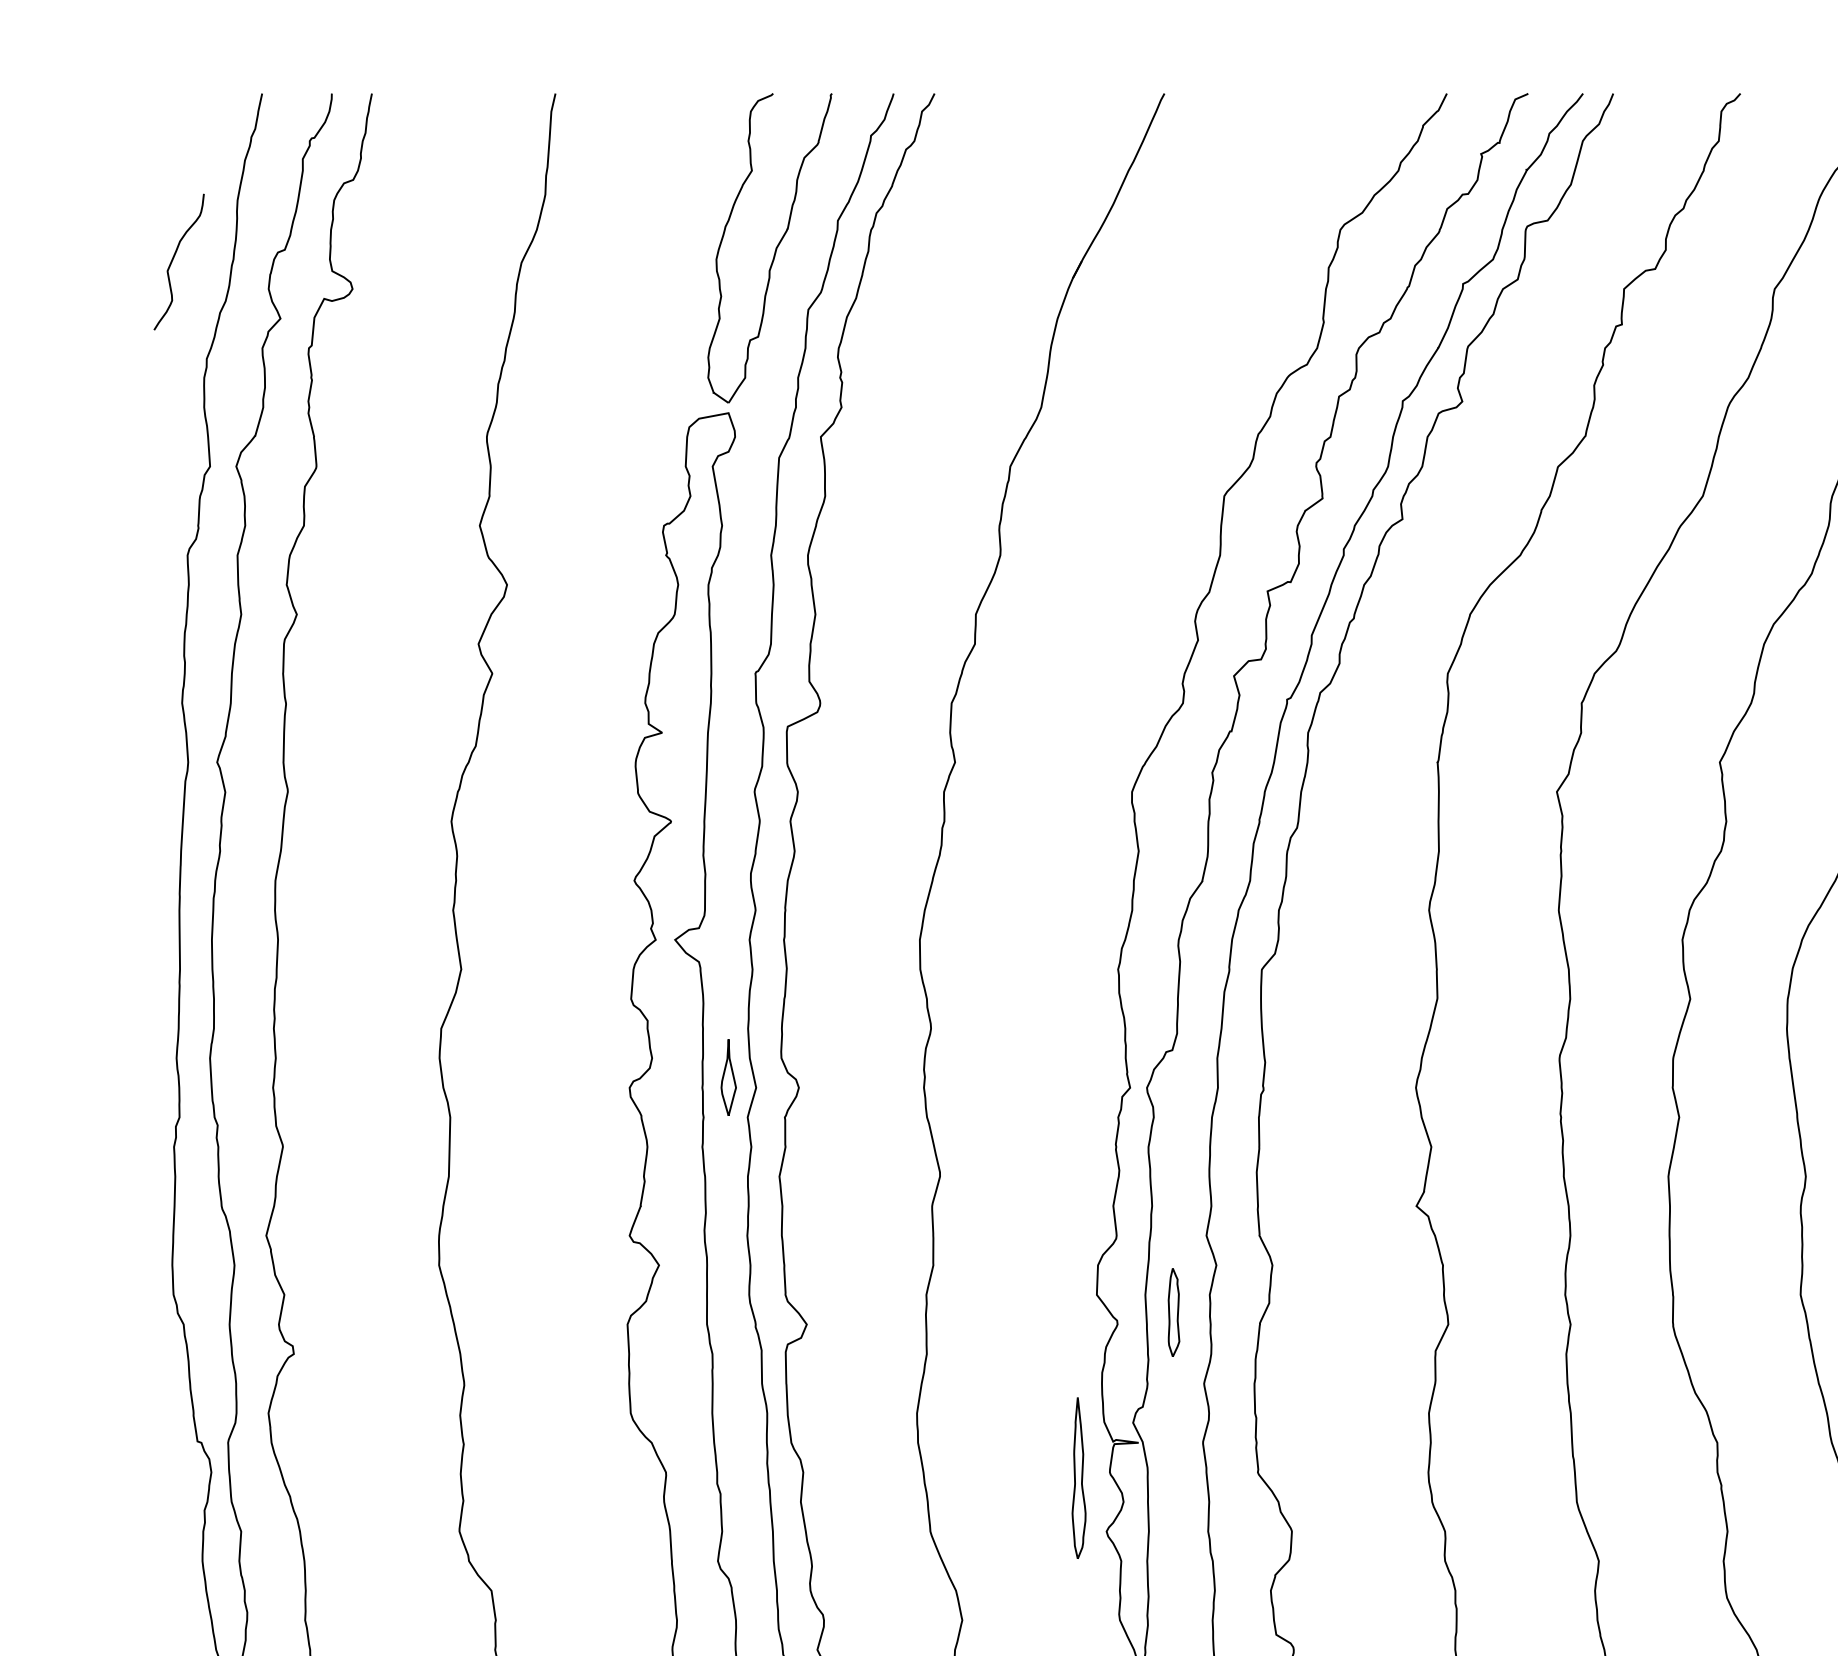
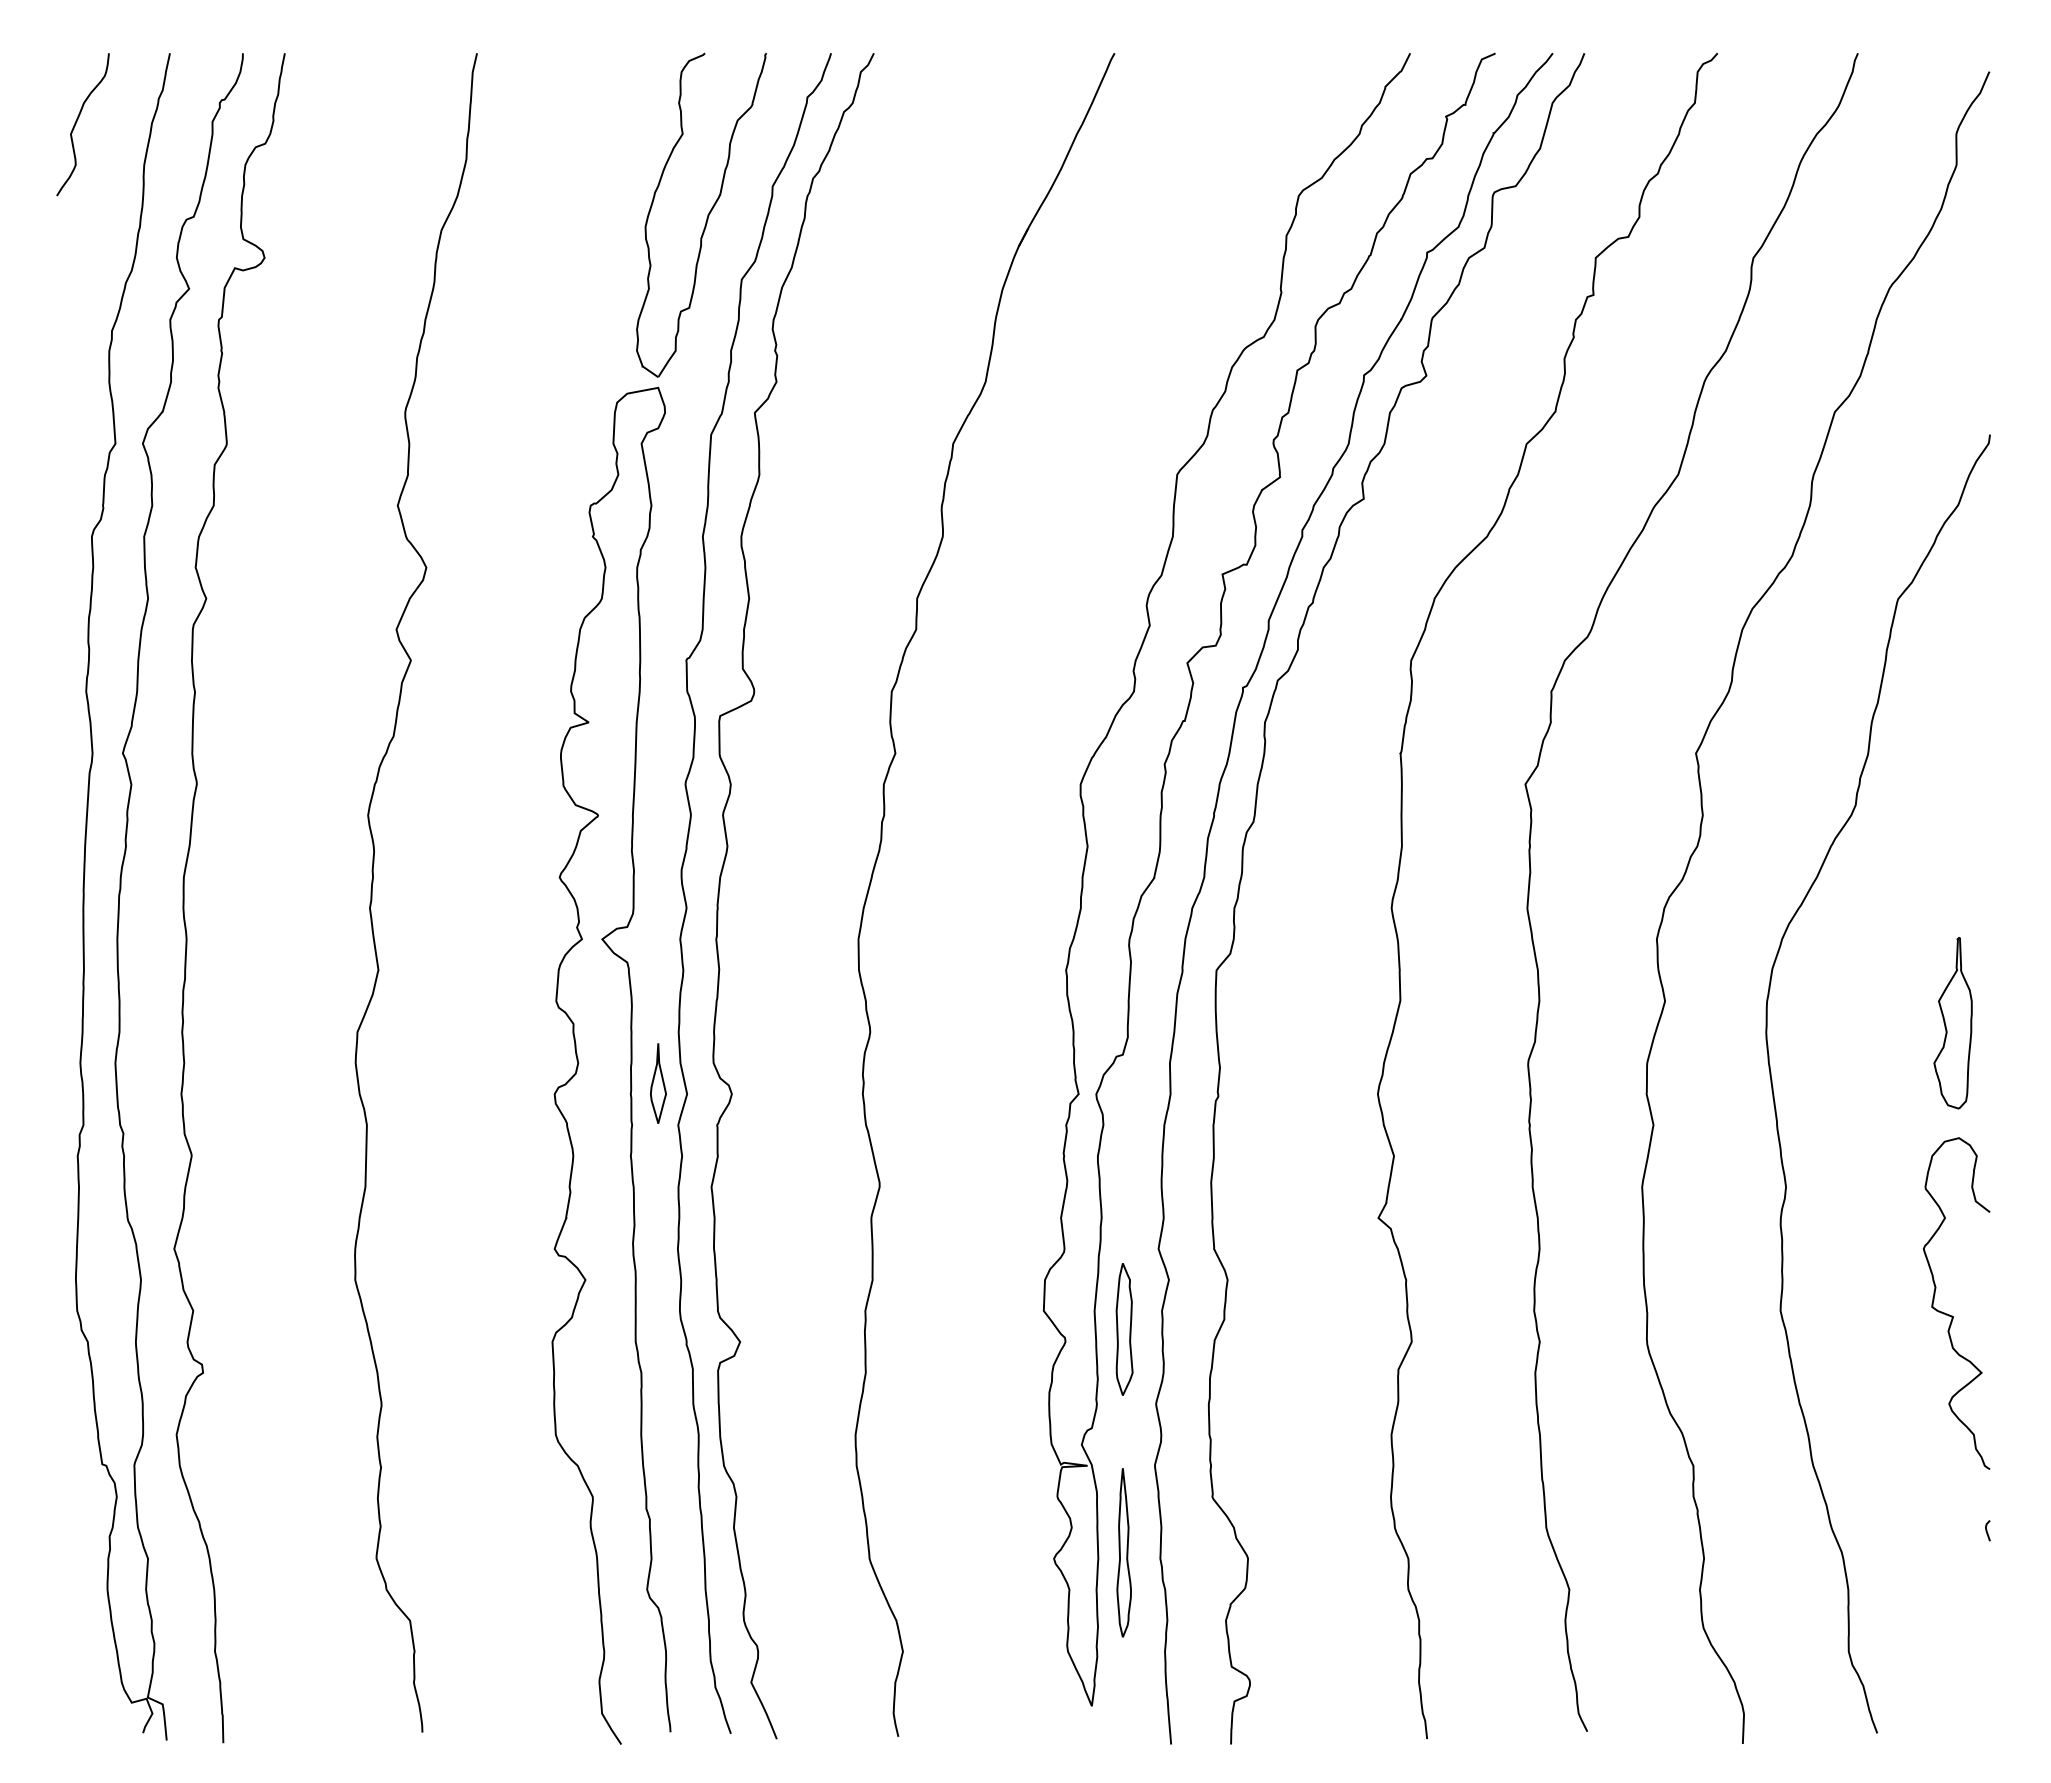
curve: (173, 259) -> (77, 121), moved
part: (1173, 1312) -> (1124, 1329), size x1.43
part: (1078, 1477) -> (1123, 1552), moved

